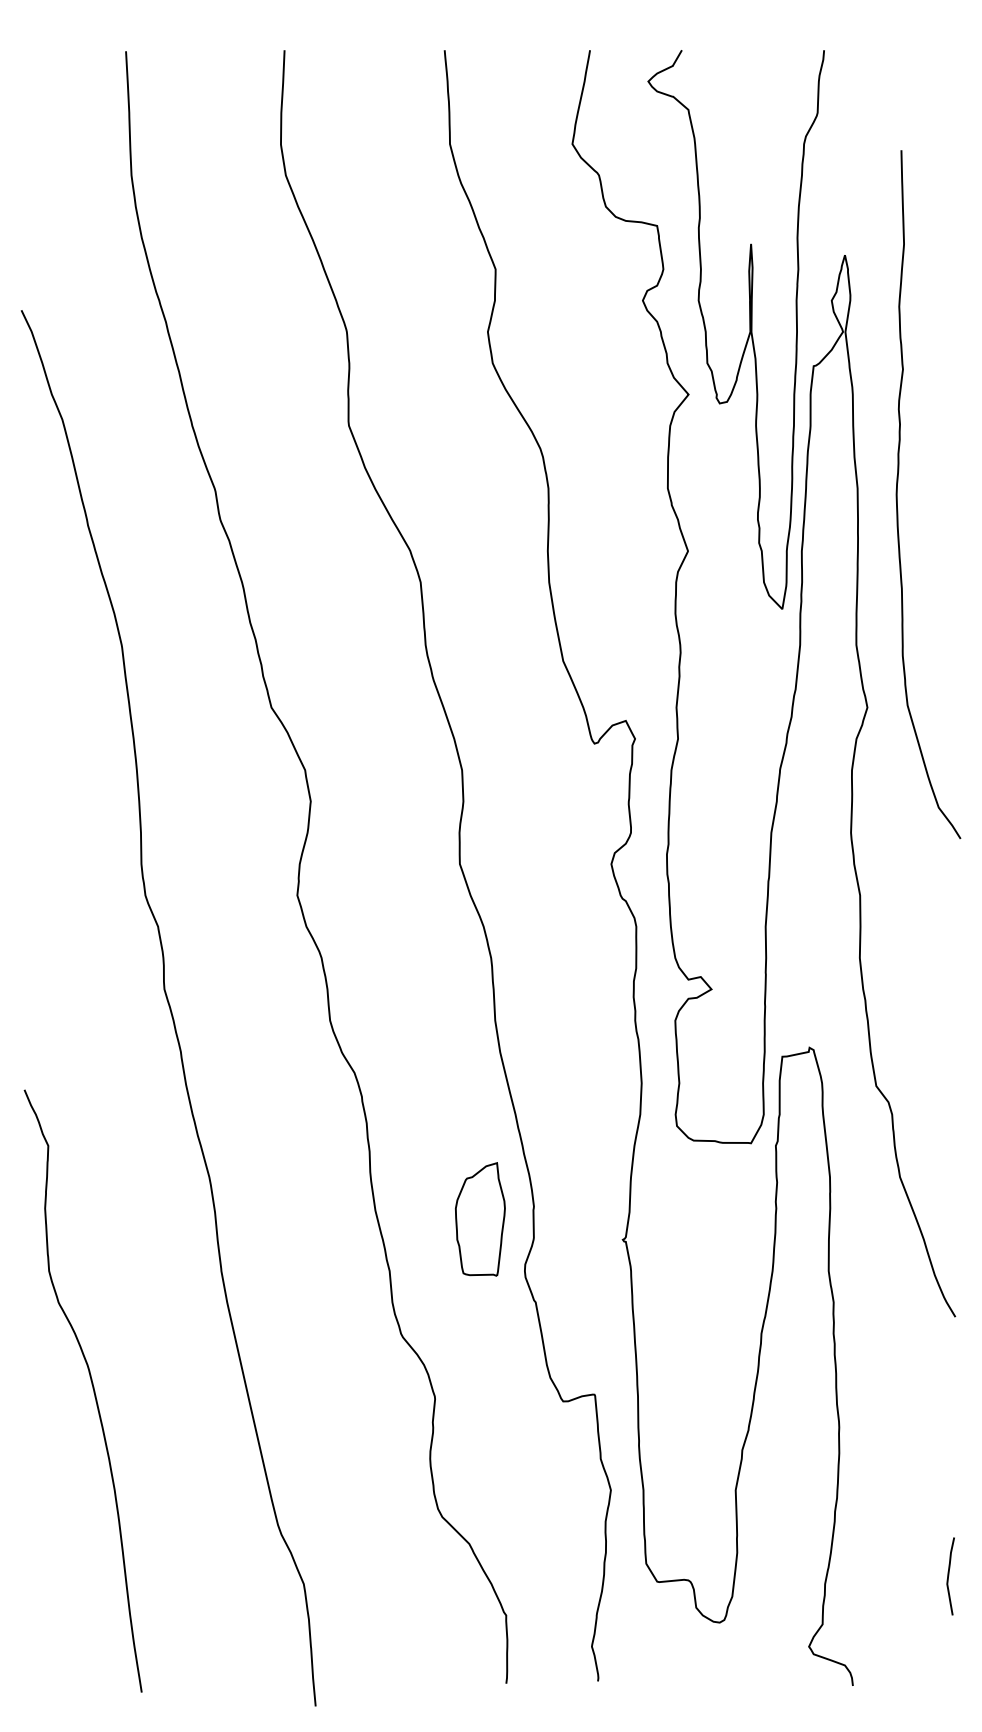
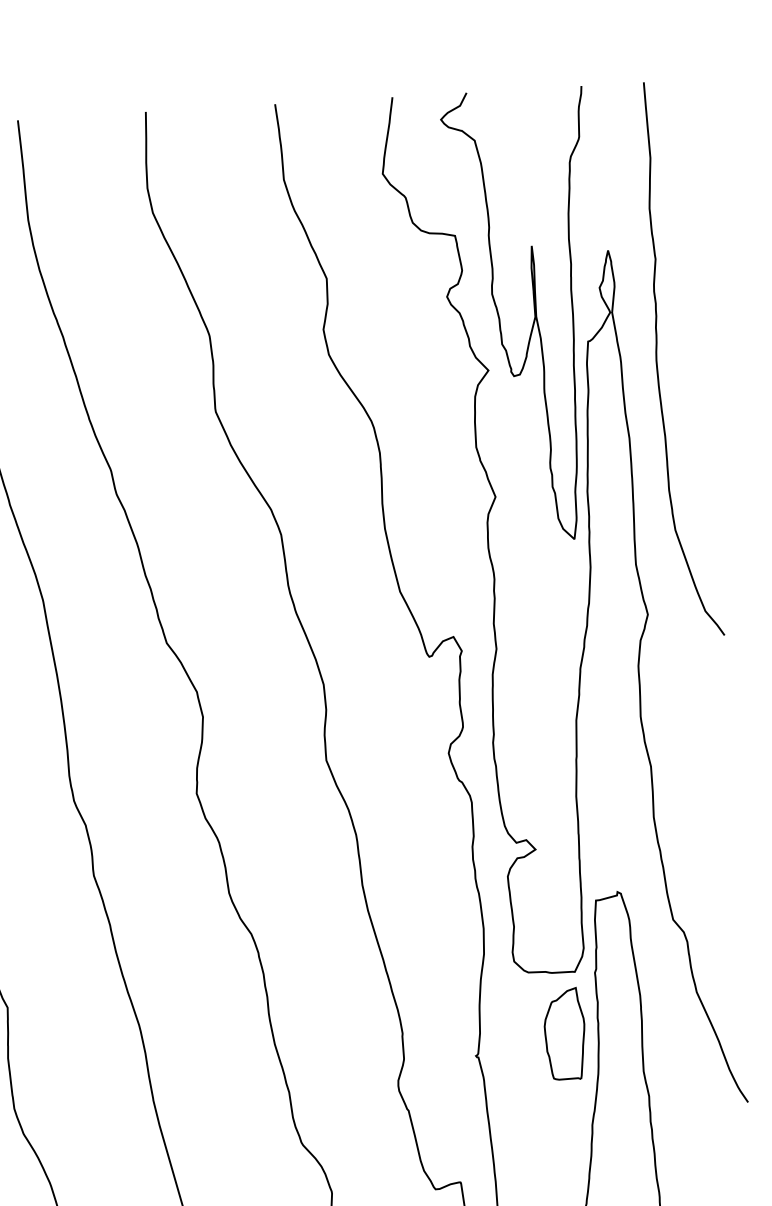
curve: (897, 494) -> (657, 360), moved
part: (480, 1219) -> (565, 1034), moved

